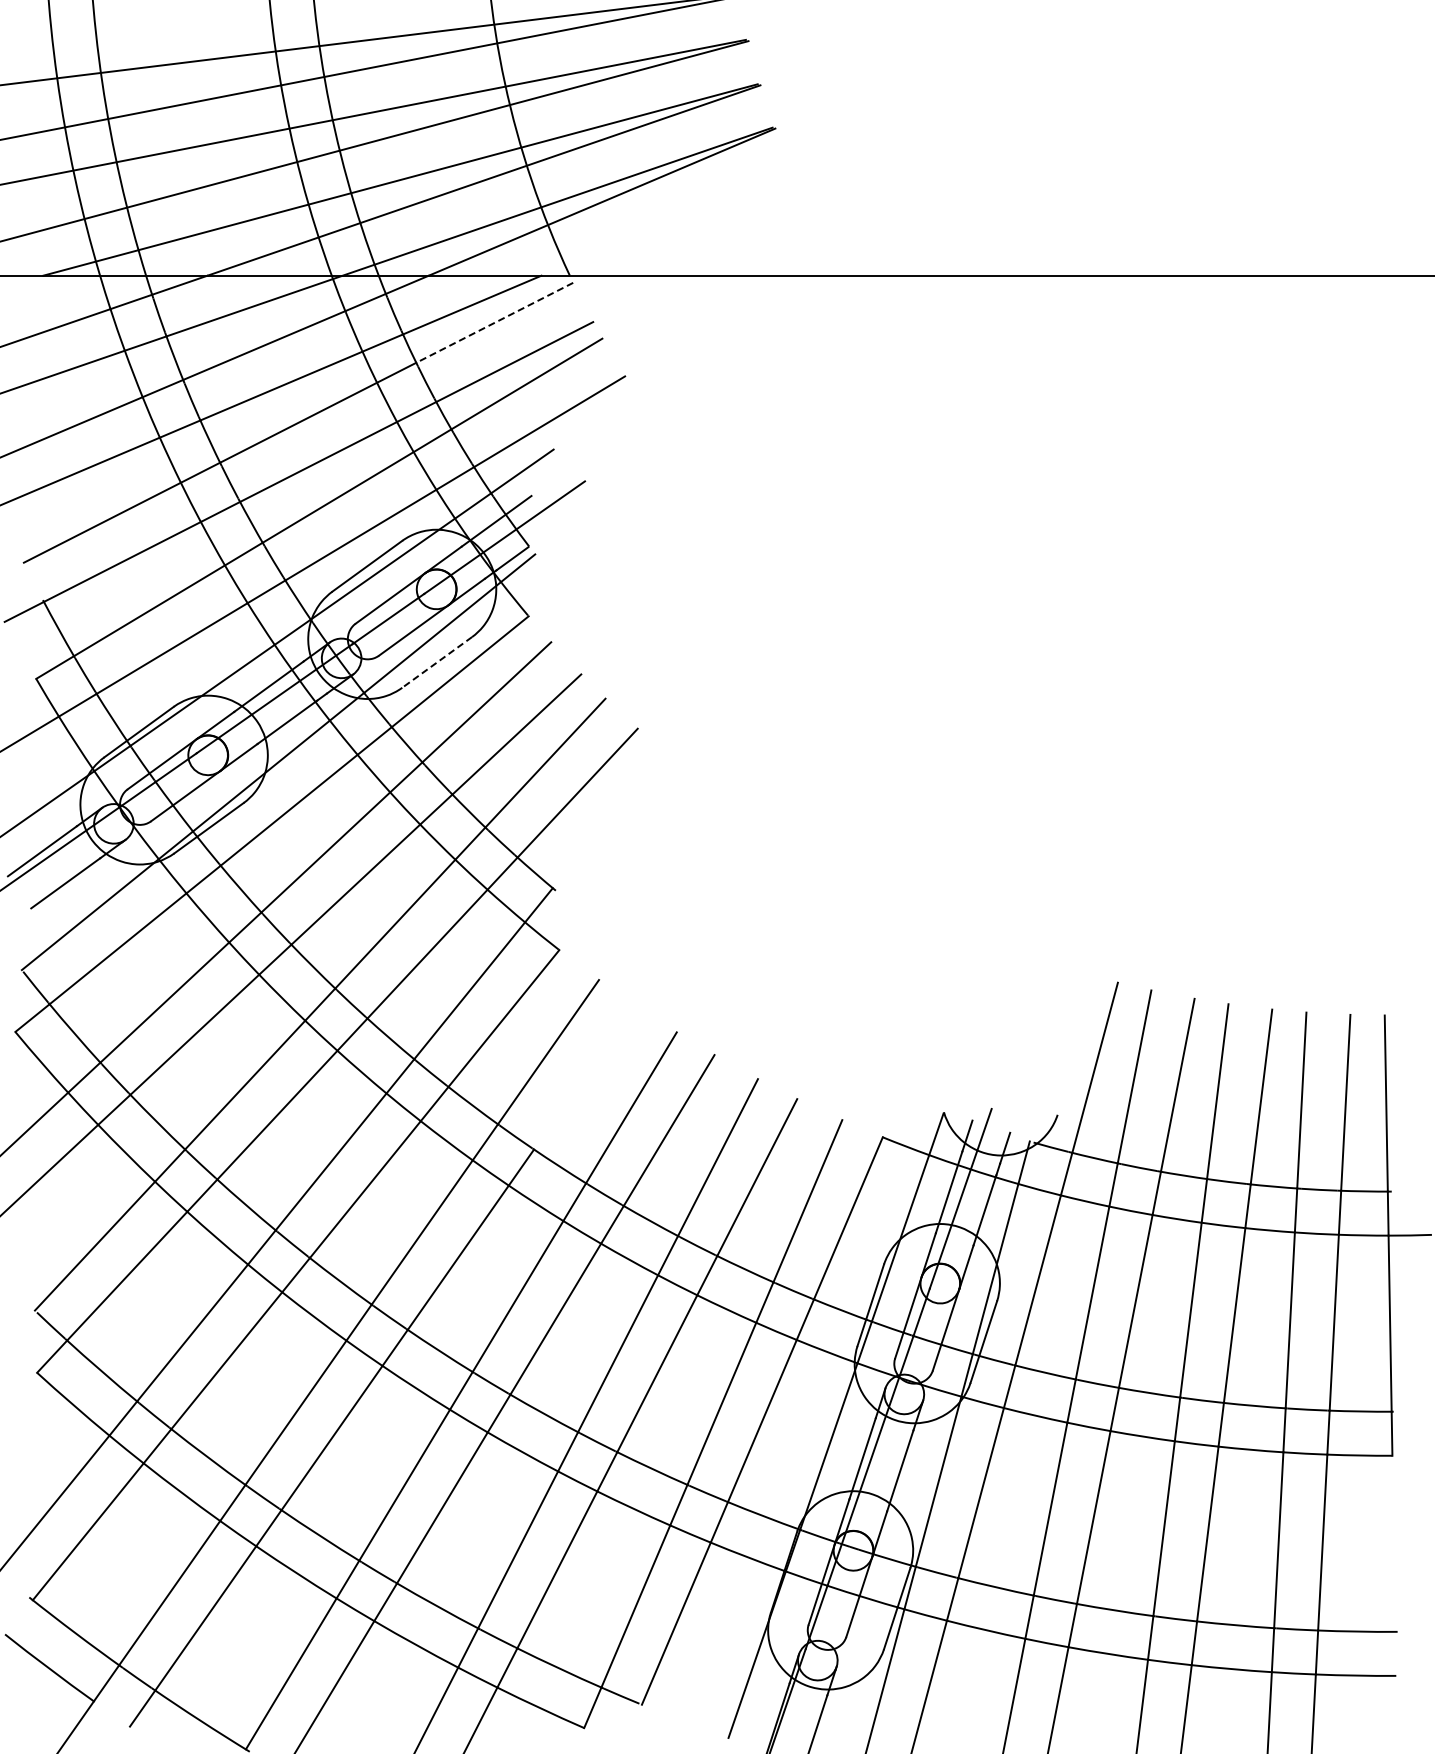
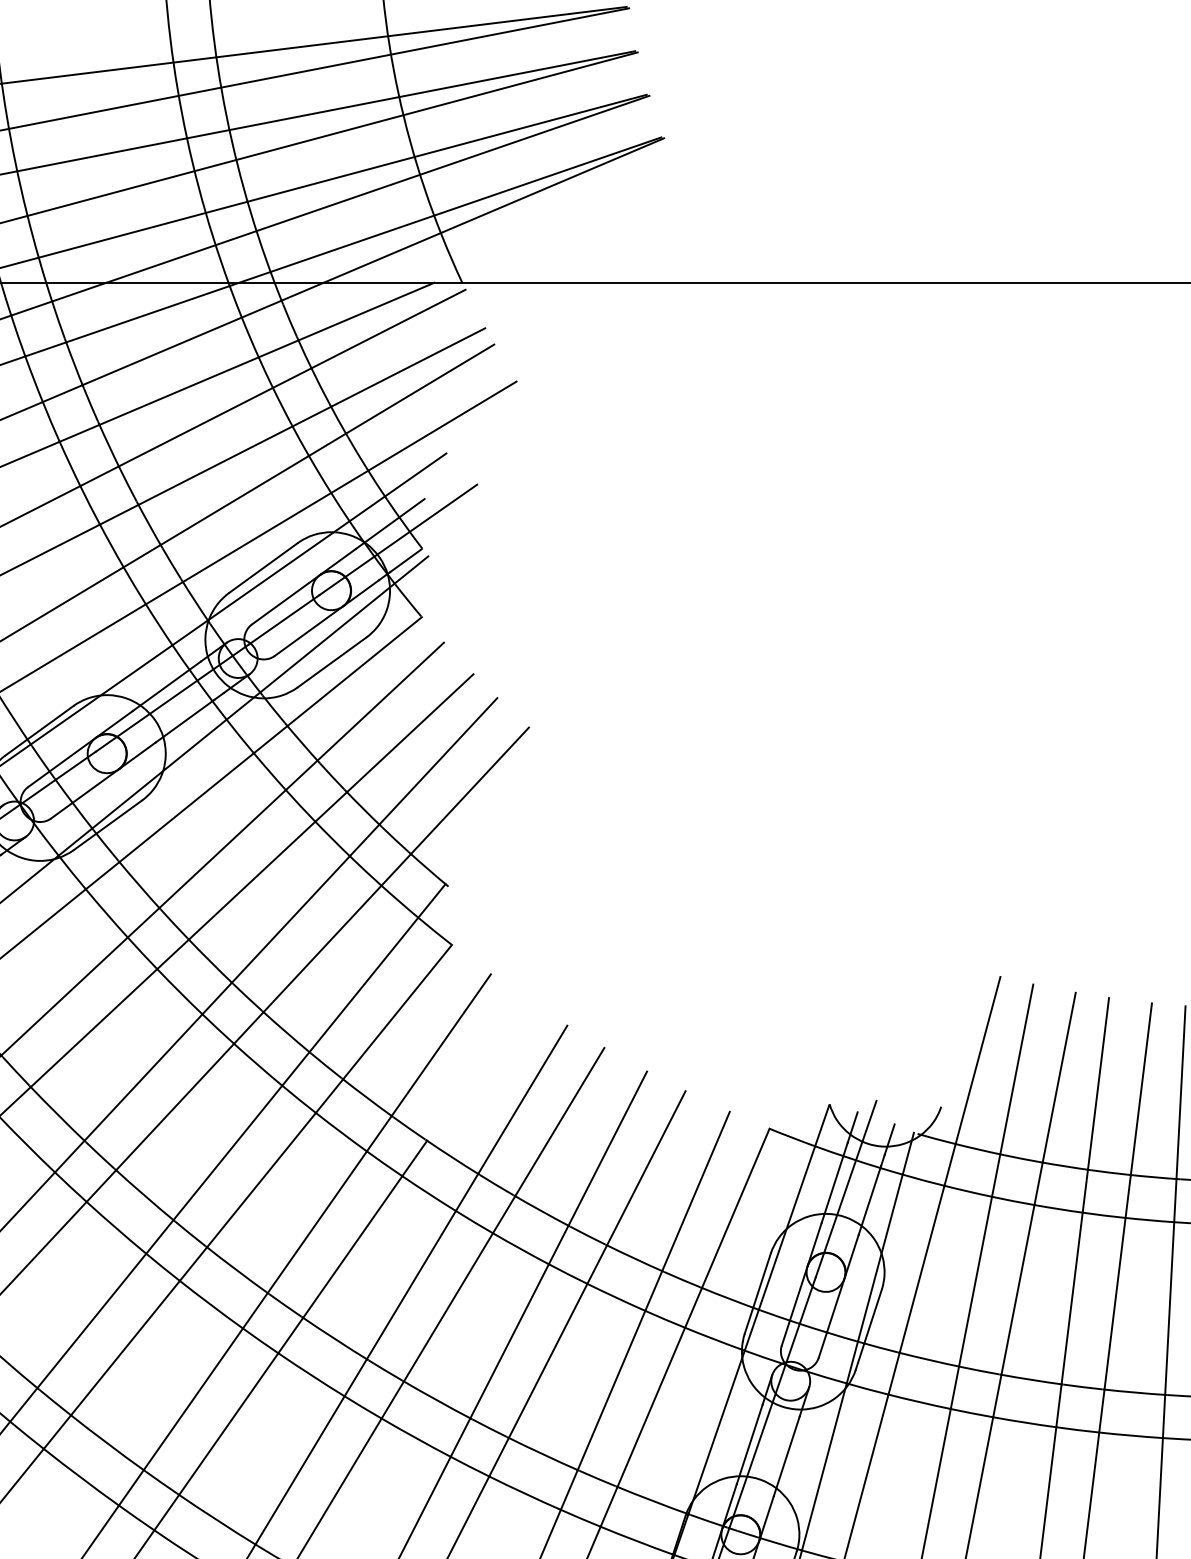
line: (494, 323) -> (388, 329), dashed -> solid
line: (436, 662) -> (331, 662), dashed -> solid

